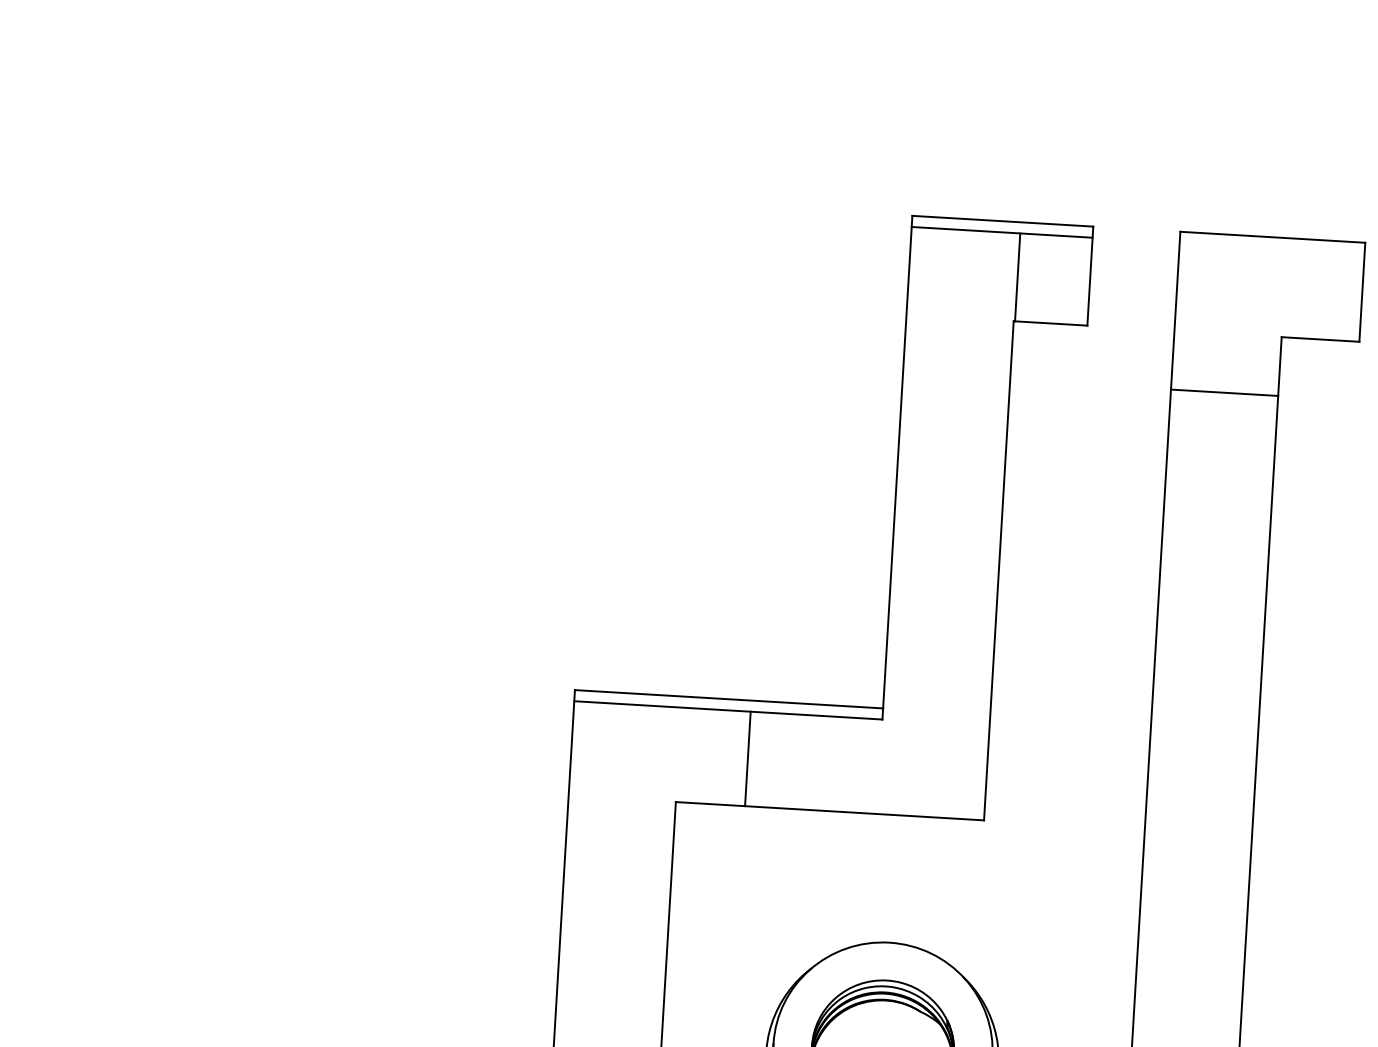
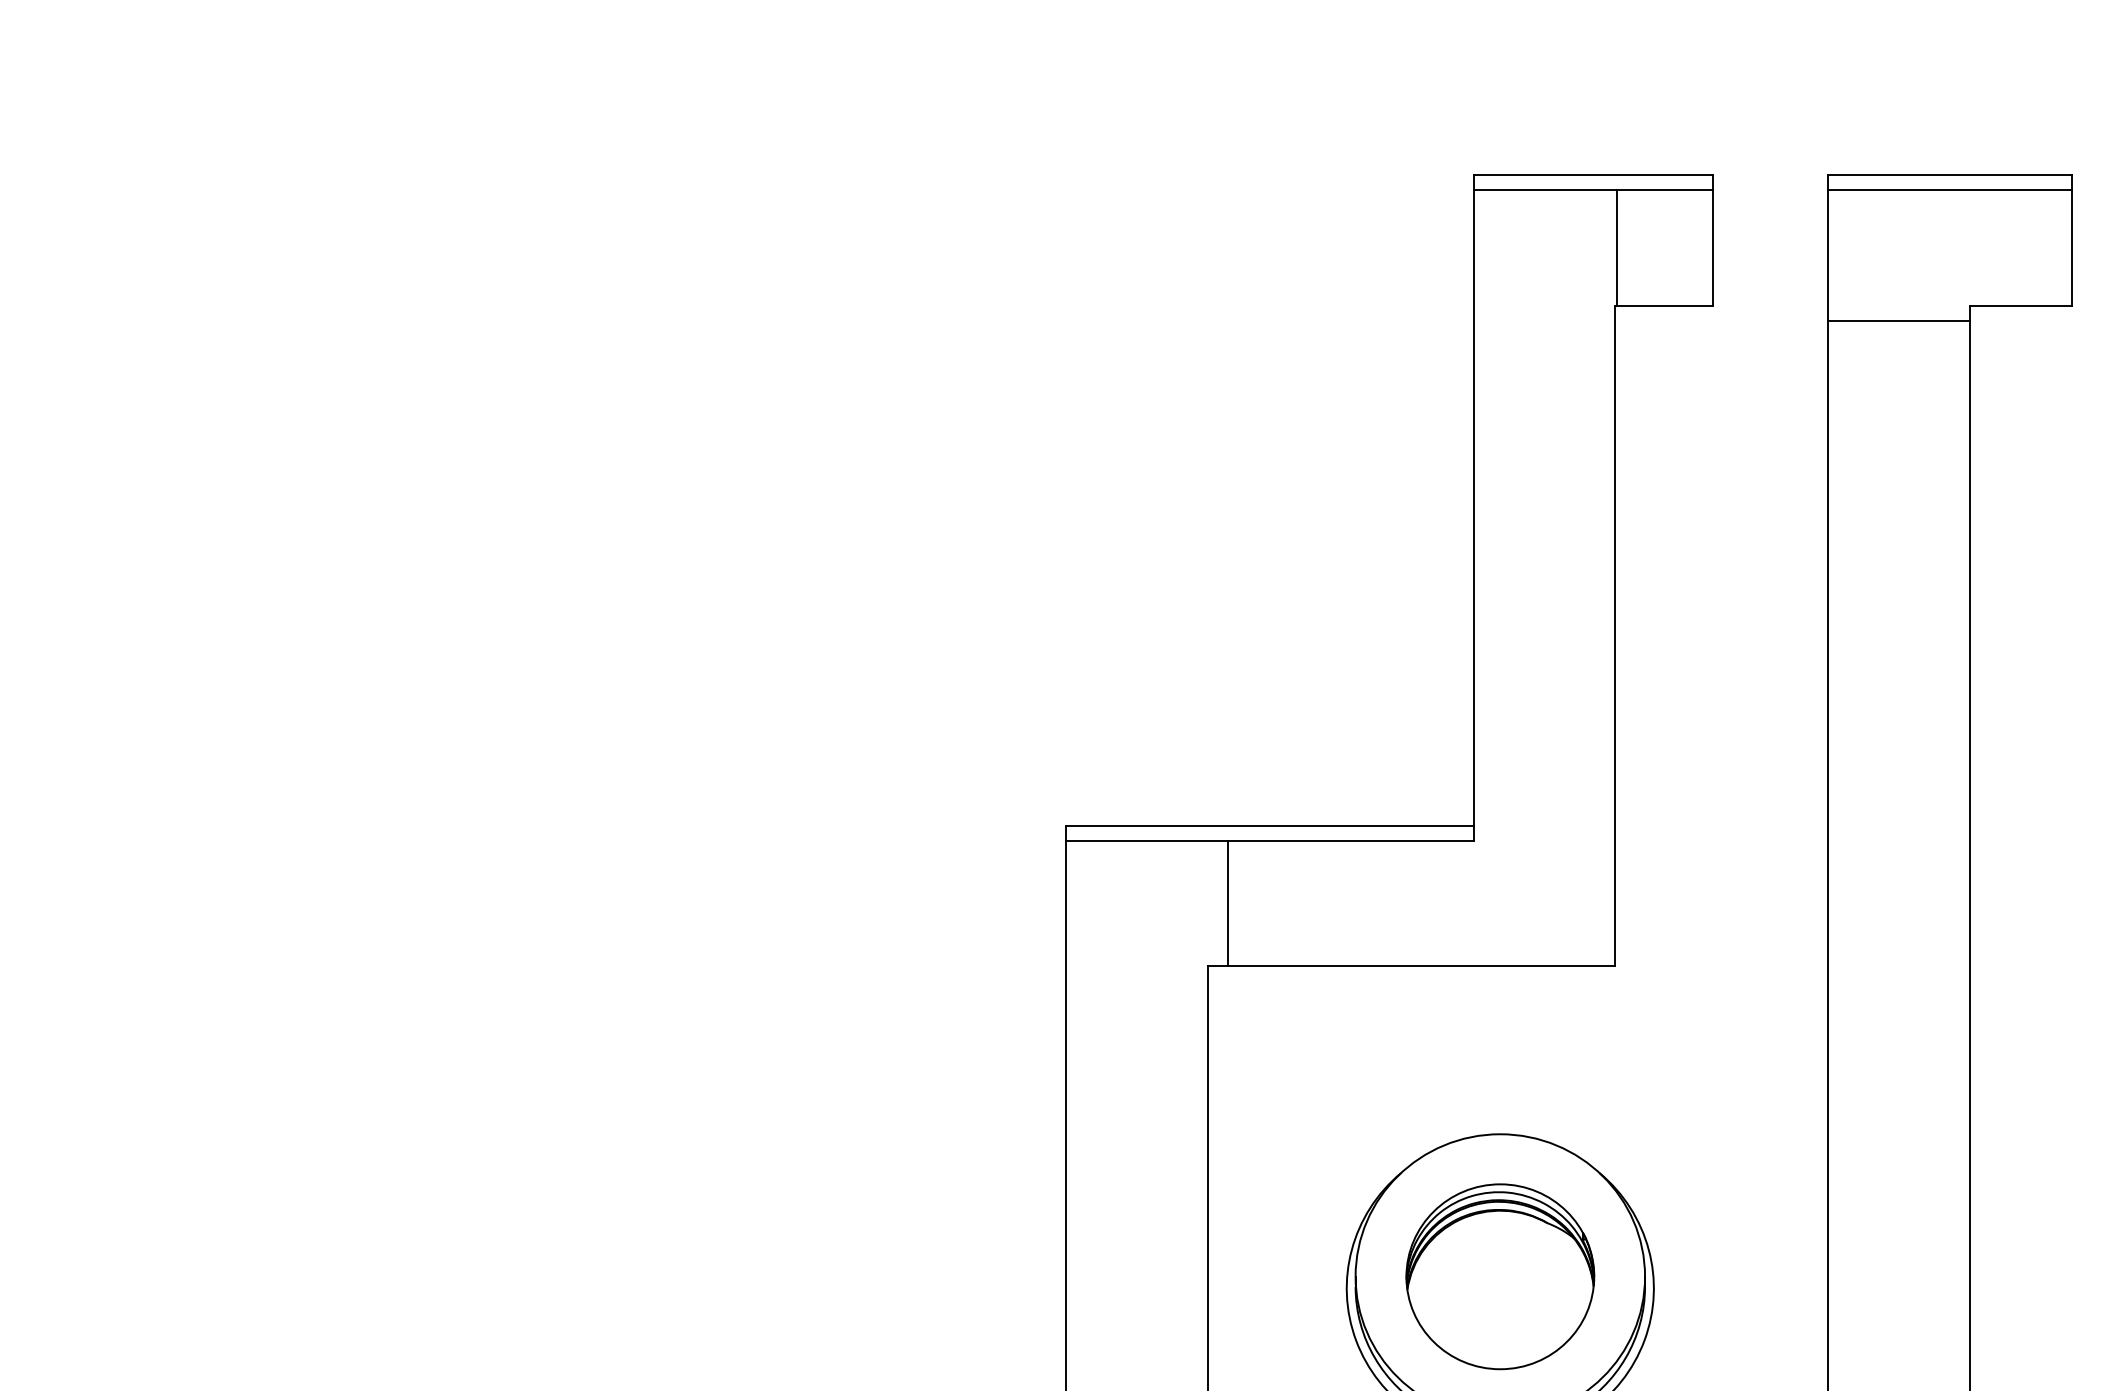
line: (1272, 248) -> (1950, 189), added
line: (1224, 392) -> (1898, 320), moved
line: (747, 758) -> (1227, 902), moved

